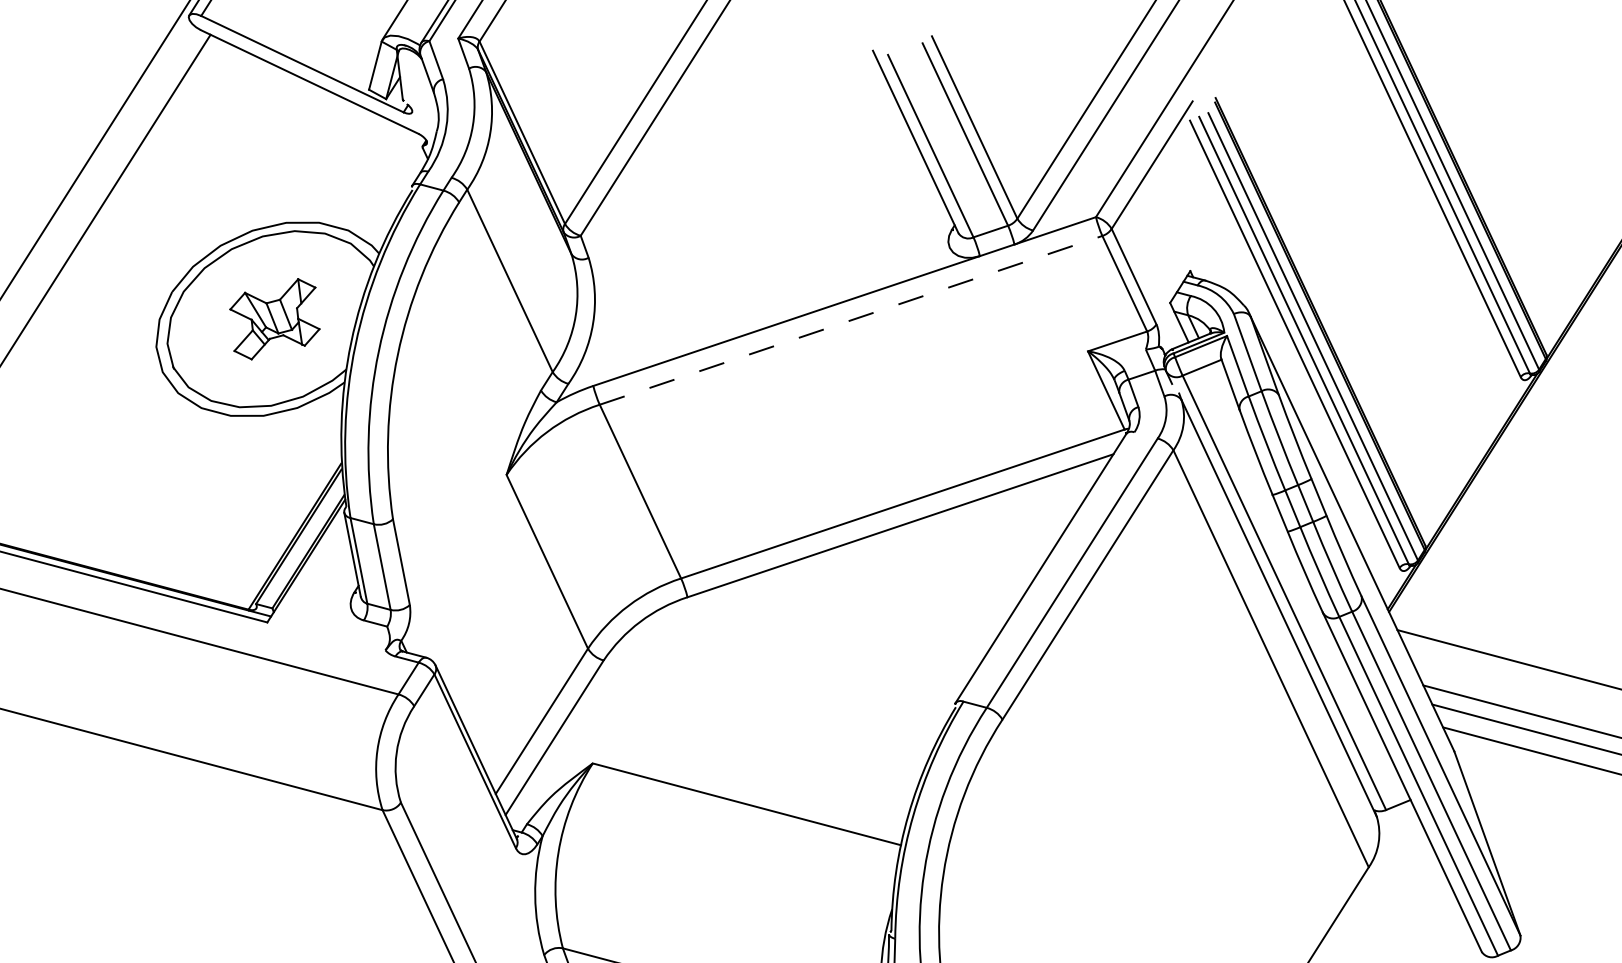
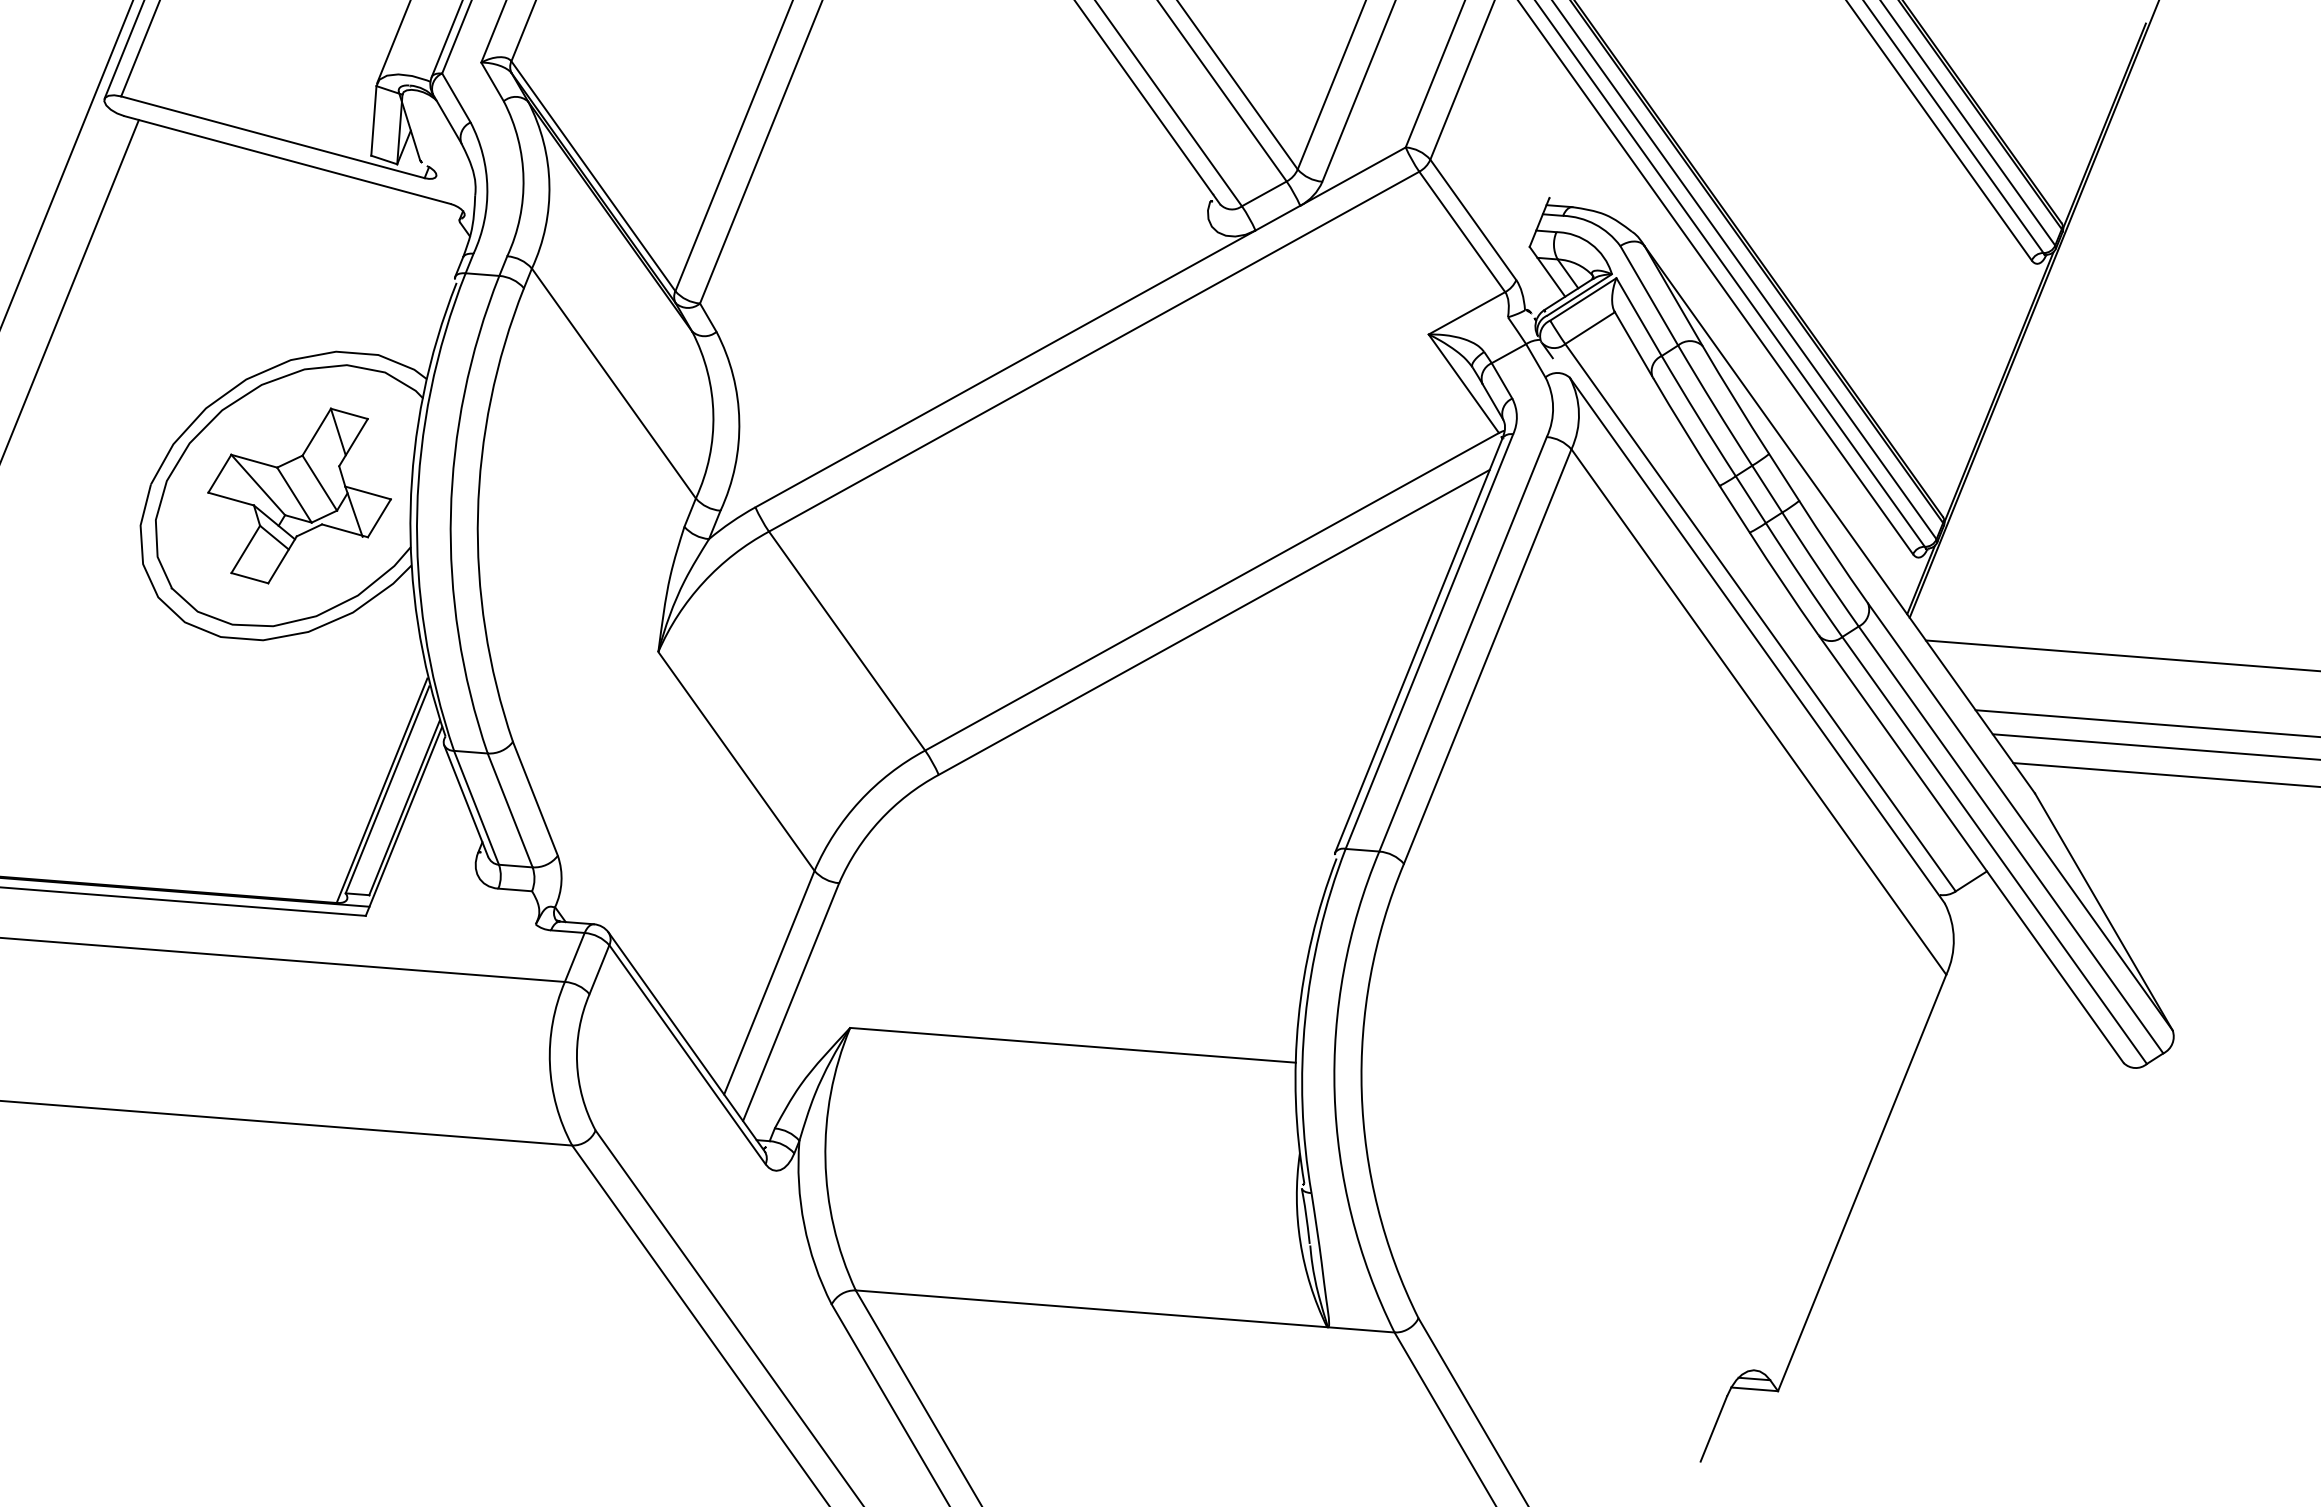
part: (274, 318) -> (299, 495), size x1.43
line: (851, 320) -> (1094, 351), dashed -> solid
line: (1049, 566) -> (1429, 641), added

